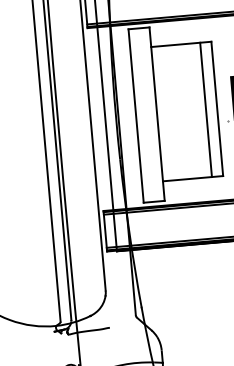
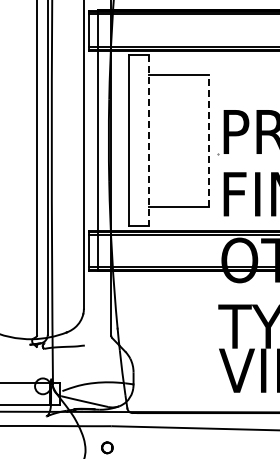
line: (217, 108) -> (208, 140), solid -> dashed
line: (206, 109) -> (197, 140), removed
line: (157, 114) -> (149, 141), solid -> dashed

